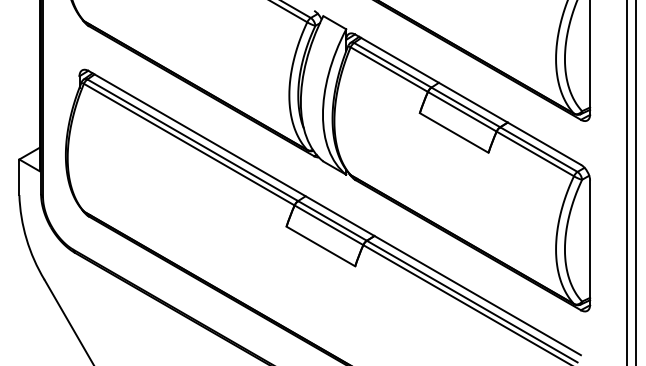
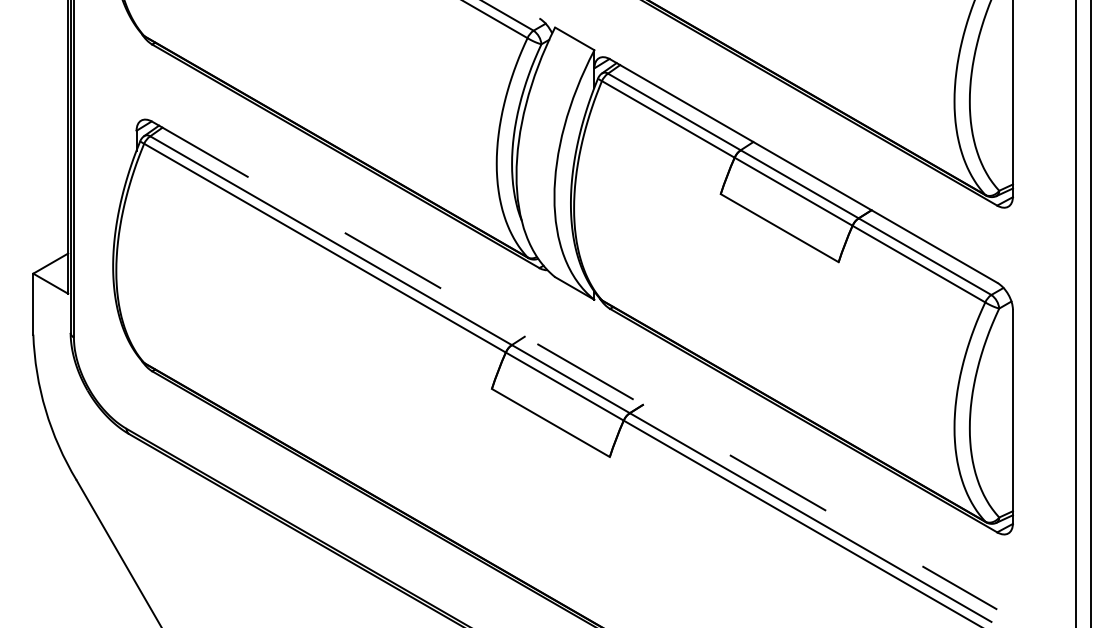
line: (335, 213) -> (575, 366), solid -> dashed

